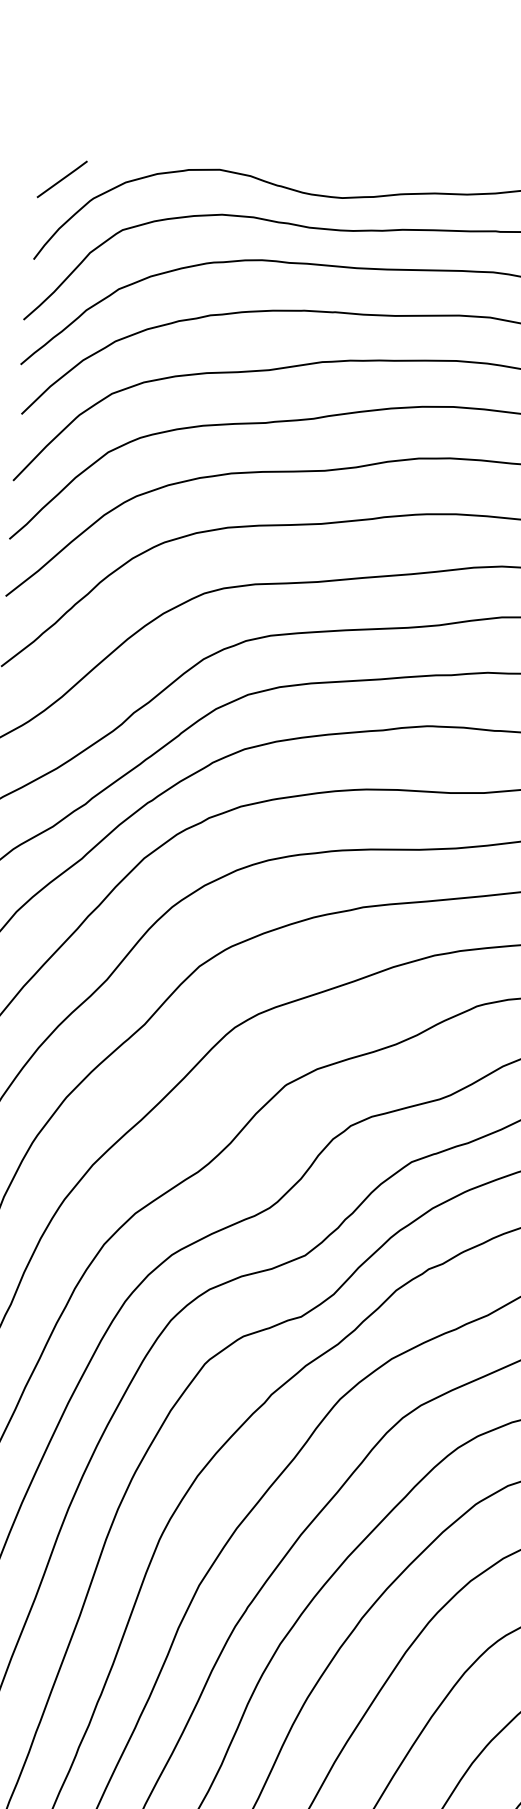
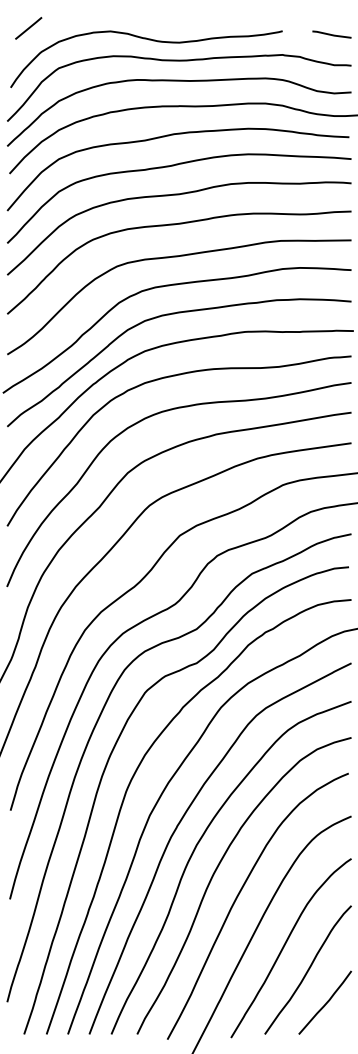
line: (61, 179) -> (28, 28), moved

